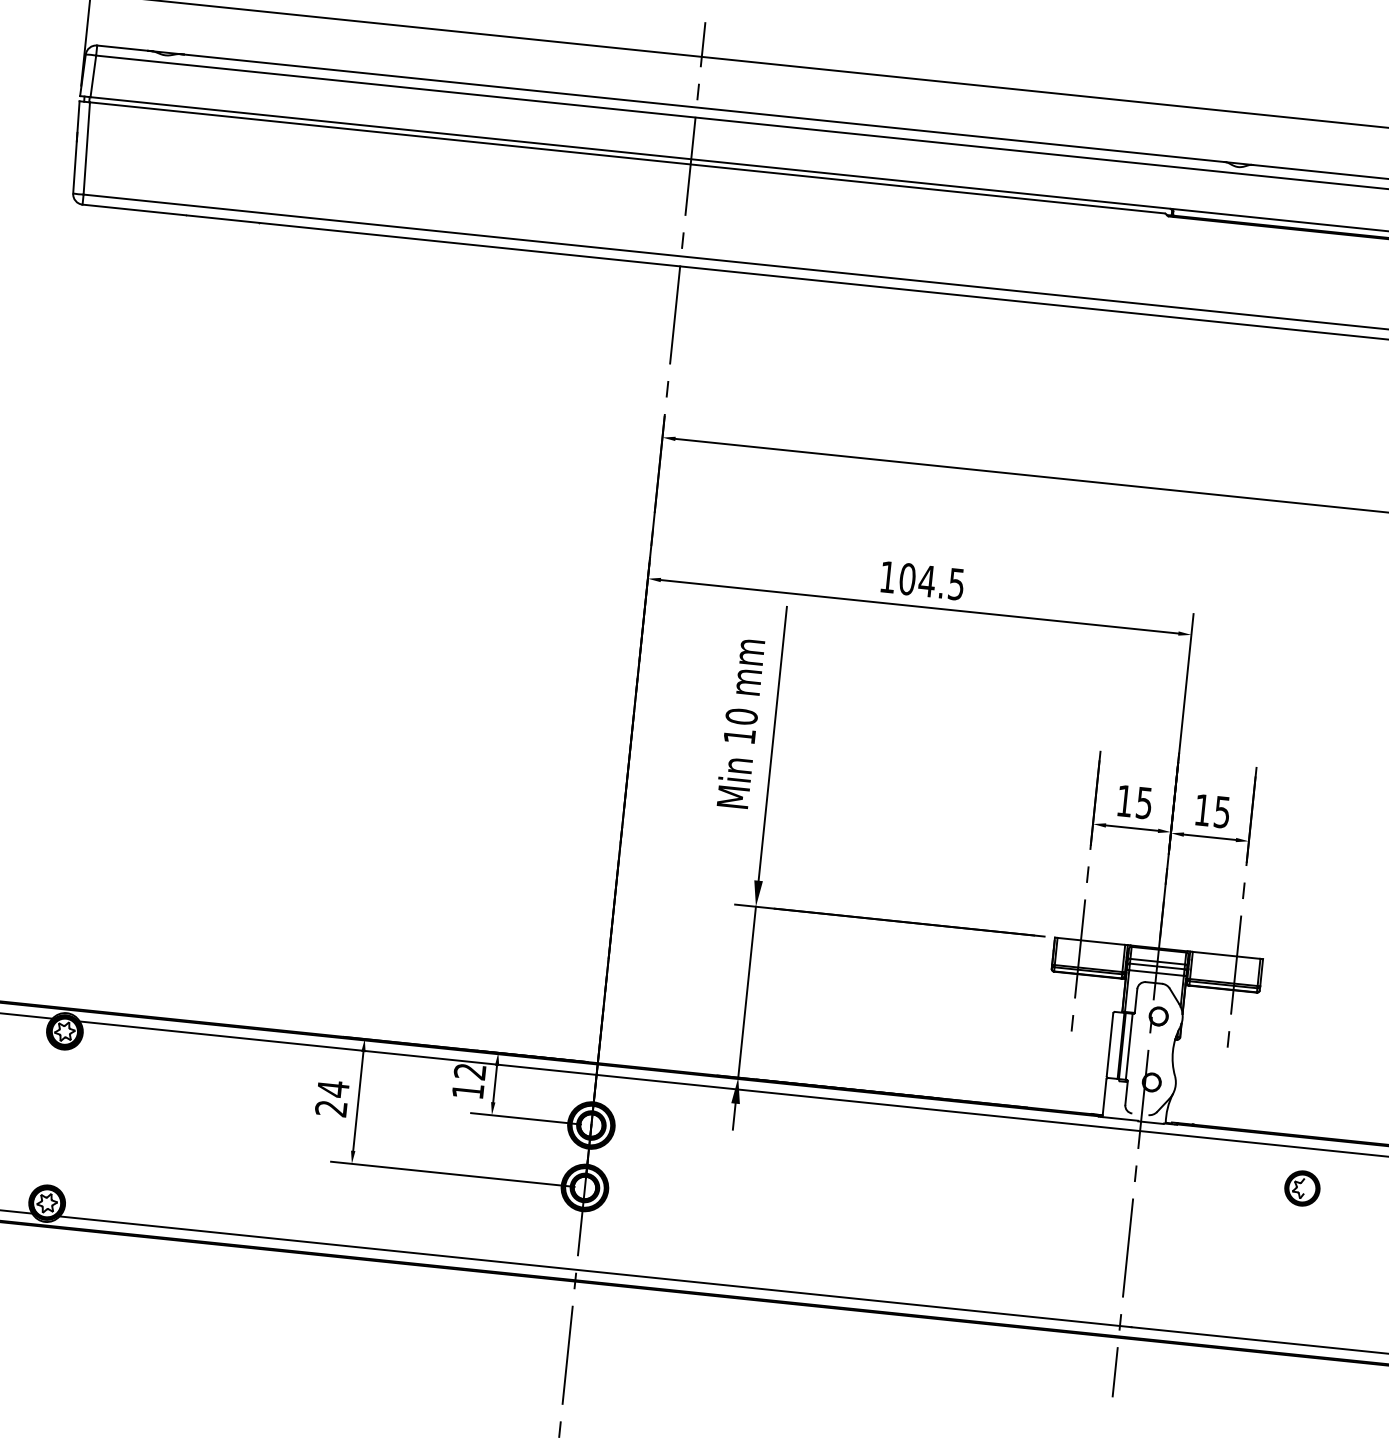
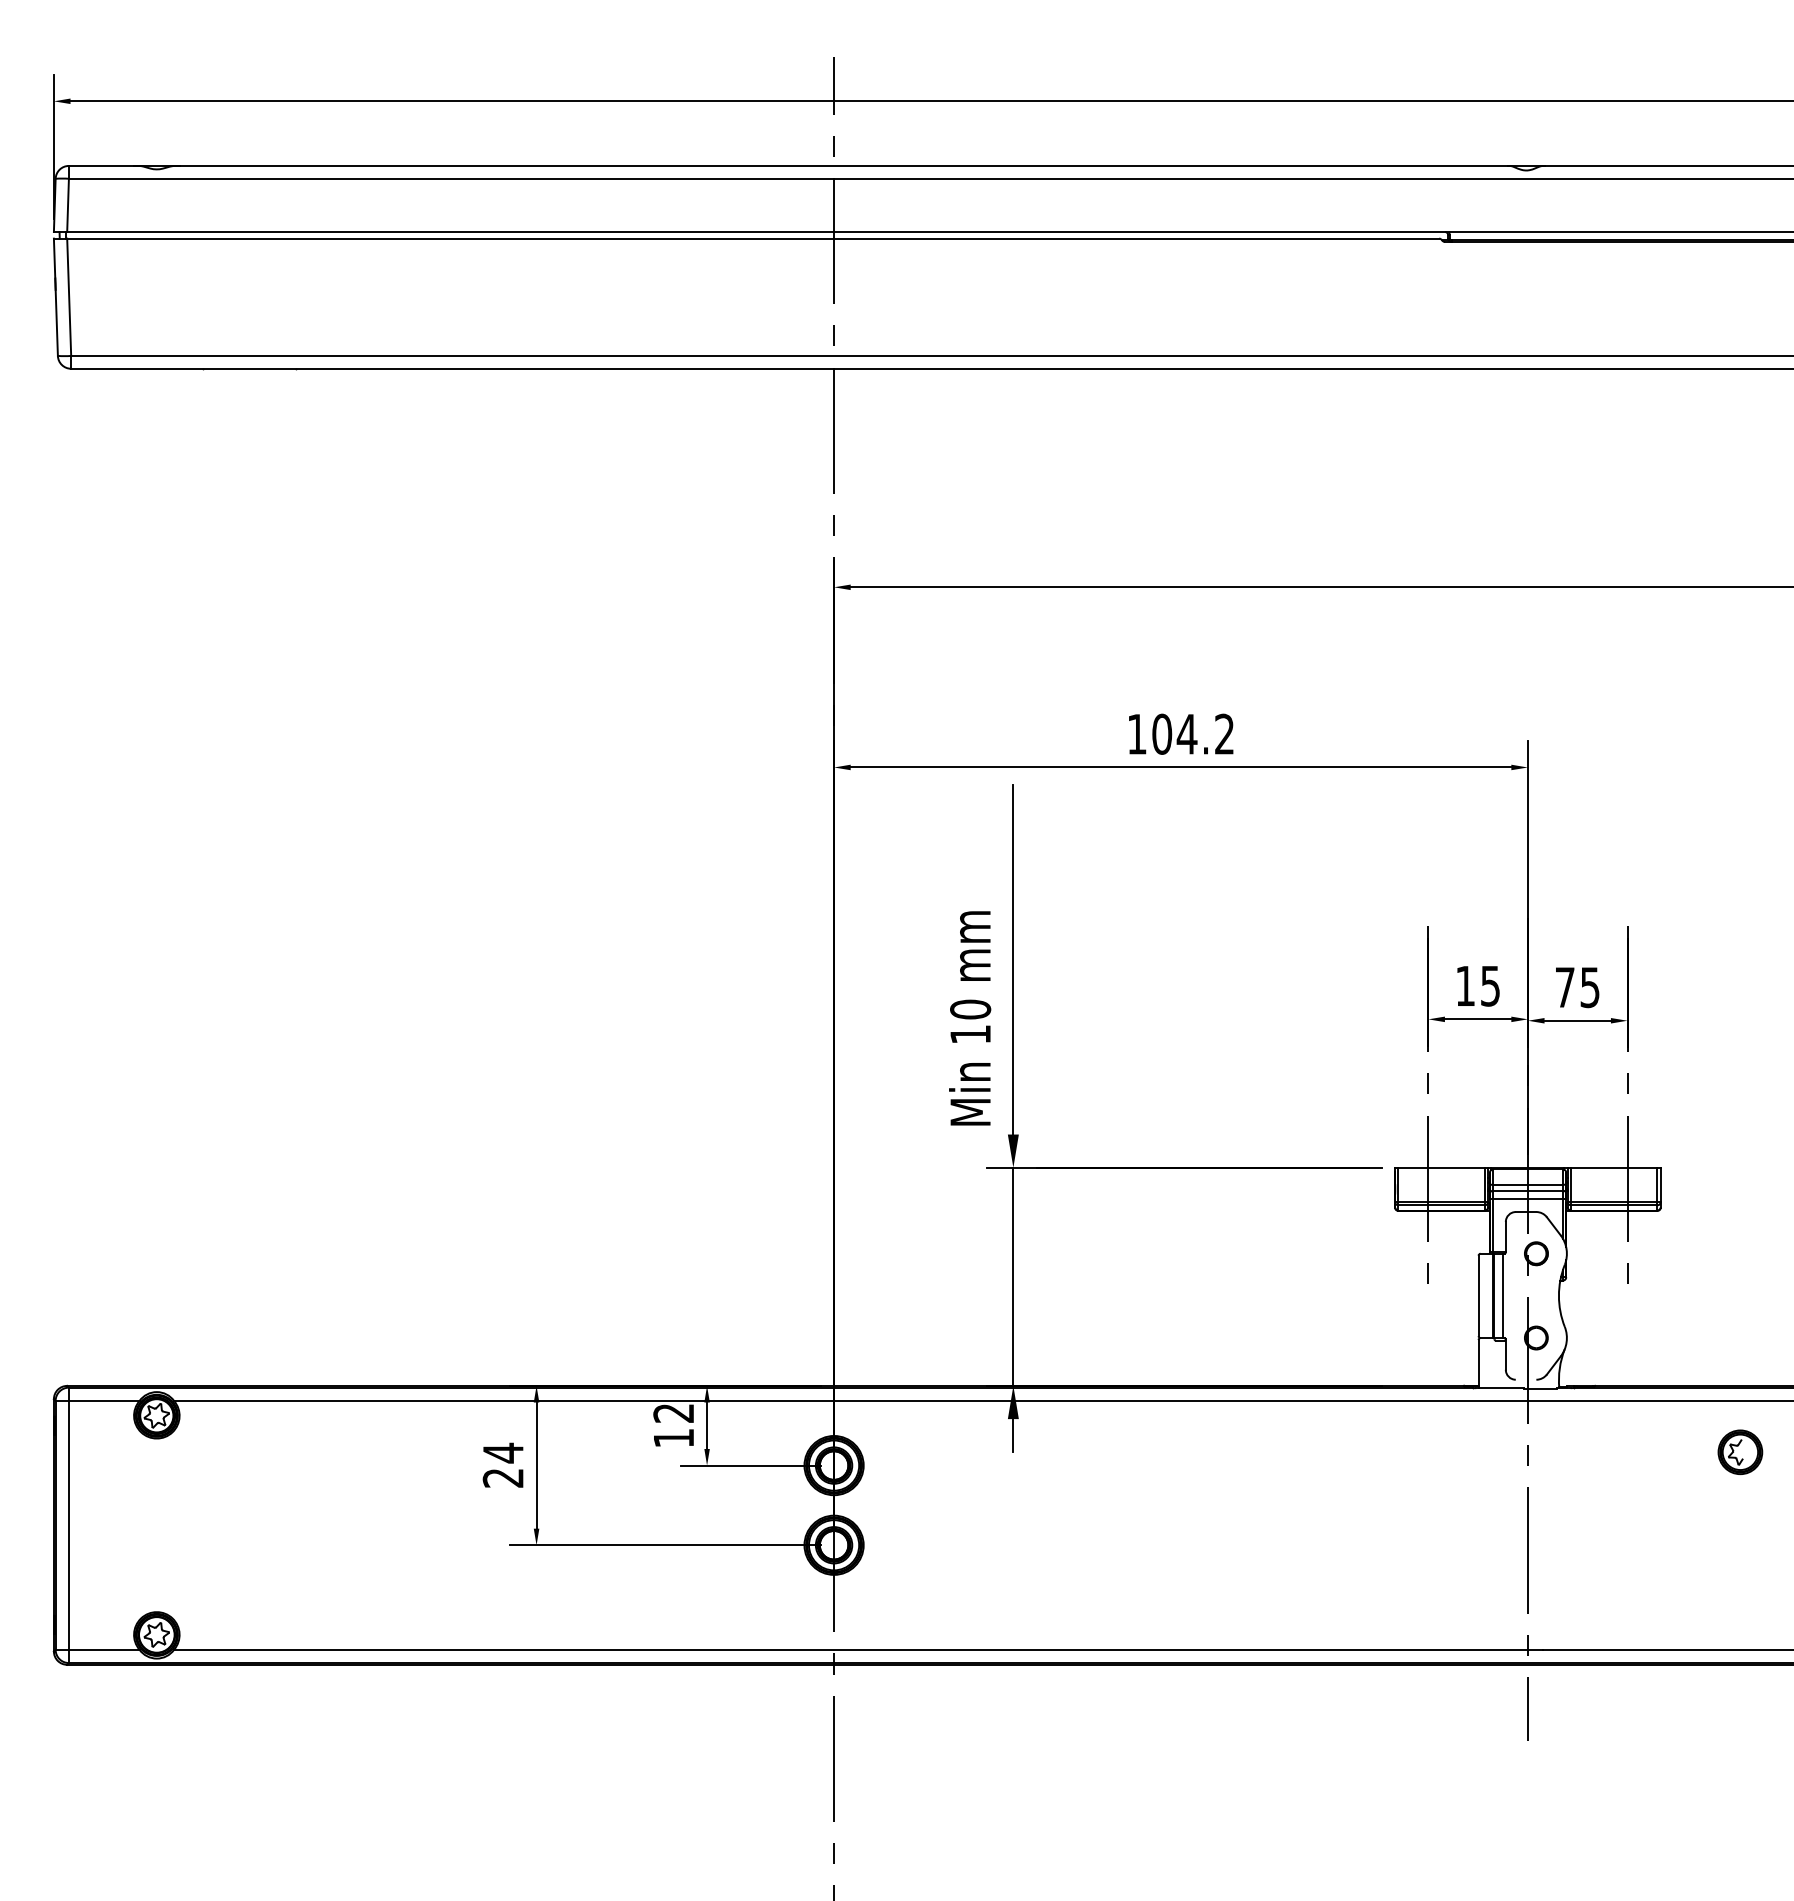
text: (956, 583) -> (1224, 733), 104.5 -> 104.2
text: (740, 723) -> (970, 1018), moved
text: (1203, 810) -> (1565, 987), 15 -> 75

